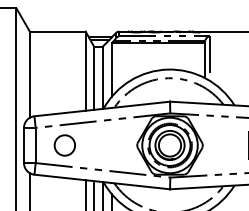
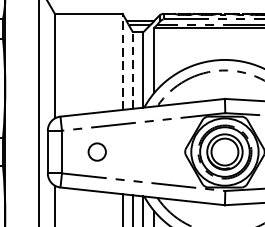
line: (85, 71) -> (122, 62), solid -> dashed
line: (94, 78) -> (133, 70), solid -> dashed
circle: (64, 145) -> (96, 152), size x0.7

